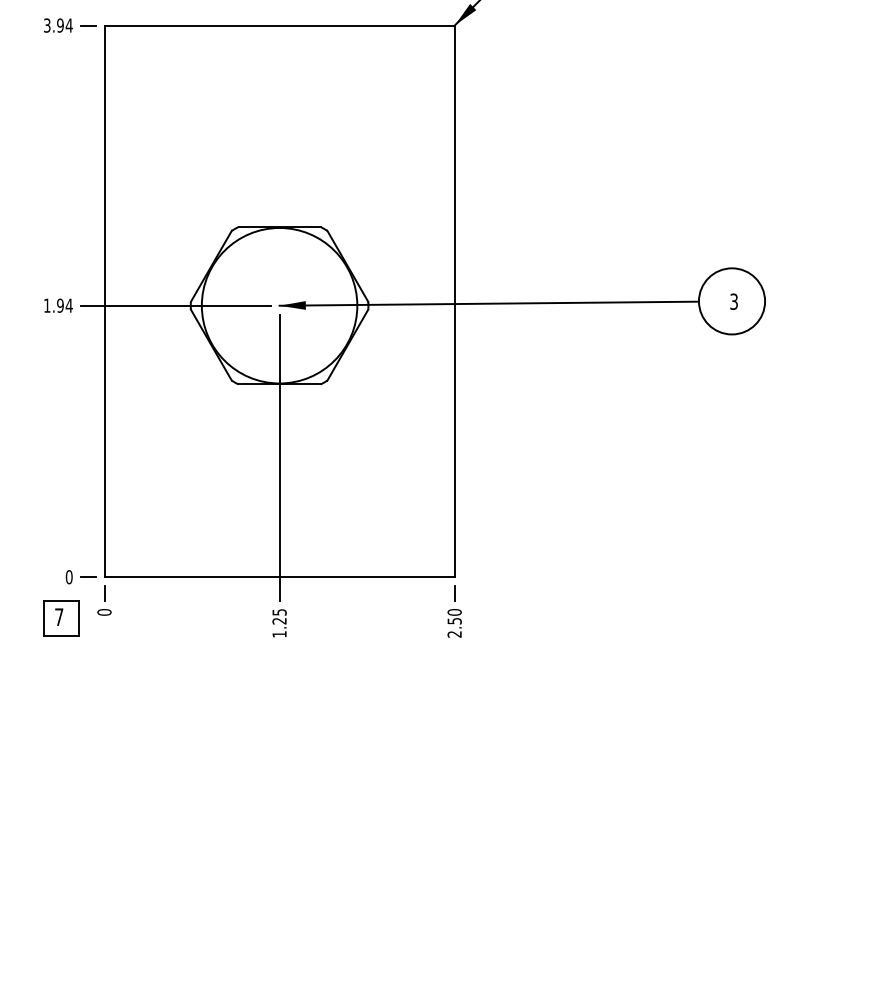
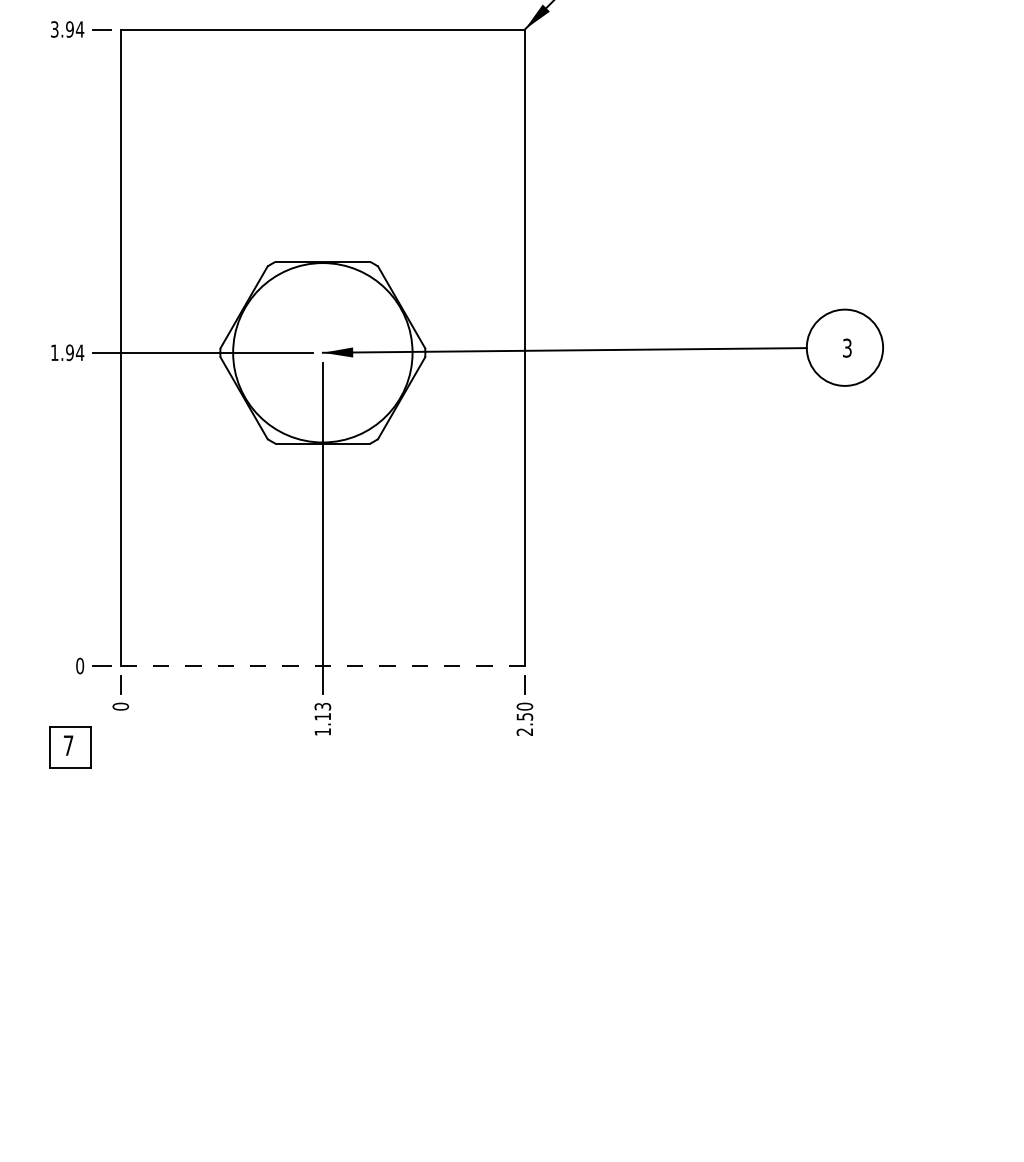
line: (280, 577) -> (323, 666), solid -> dashed
text: (279, 616) -> (322, 711), 1.25 -> 1.13
part: (61, 618) -> (71, 747), moved

